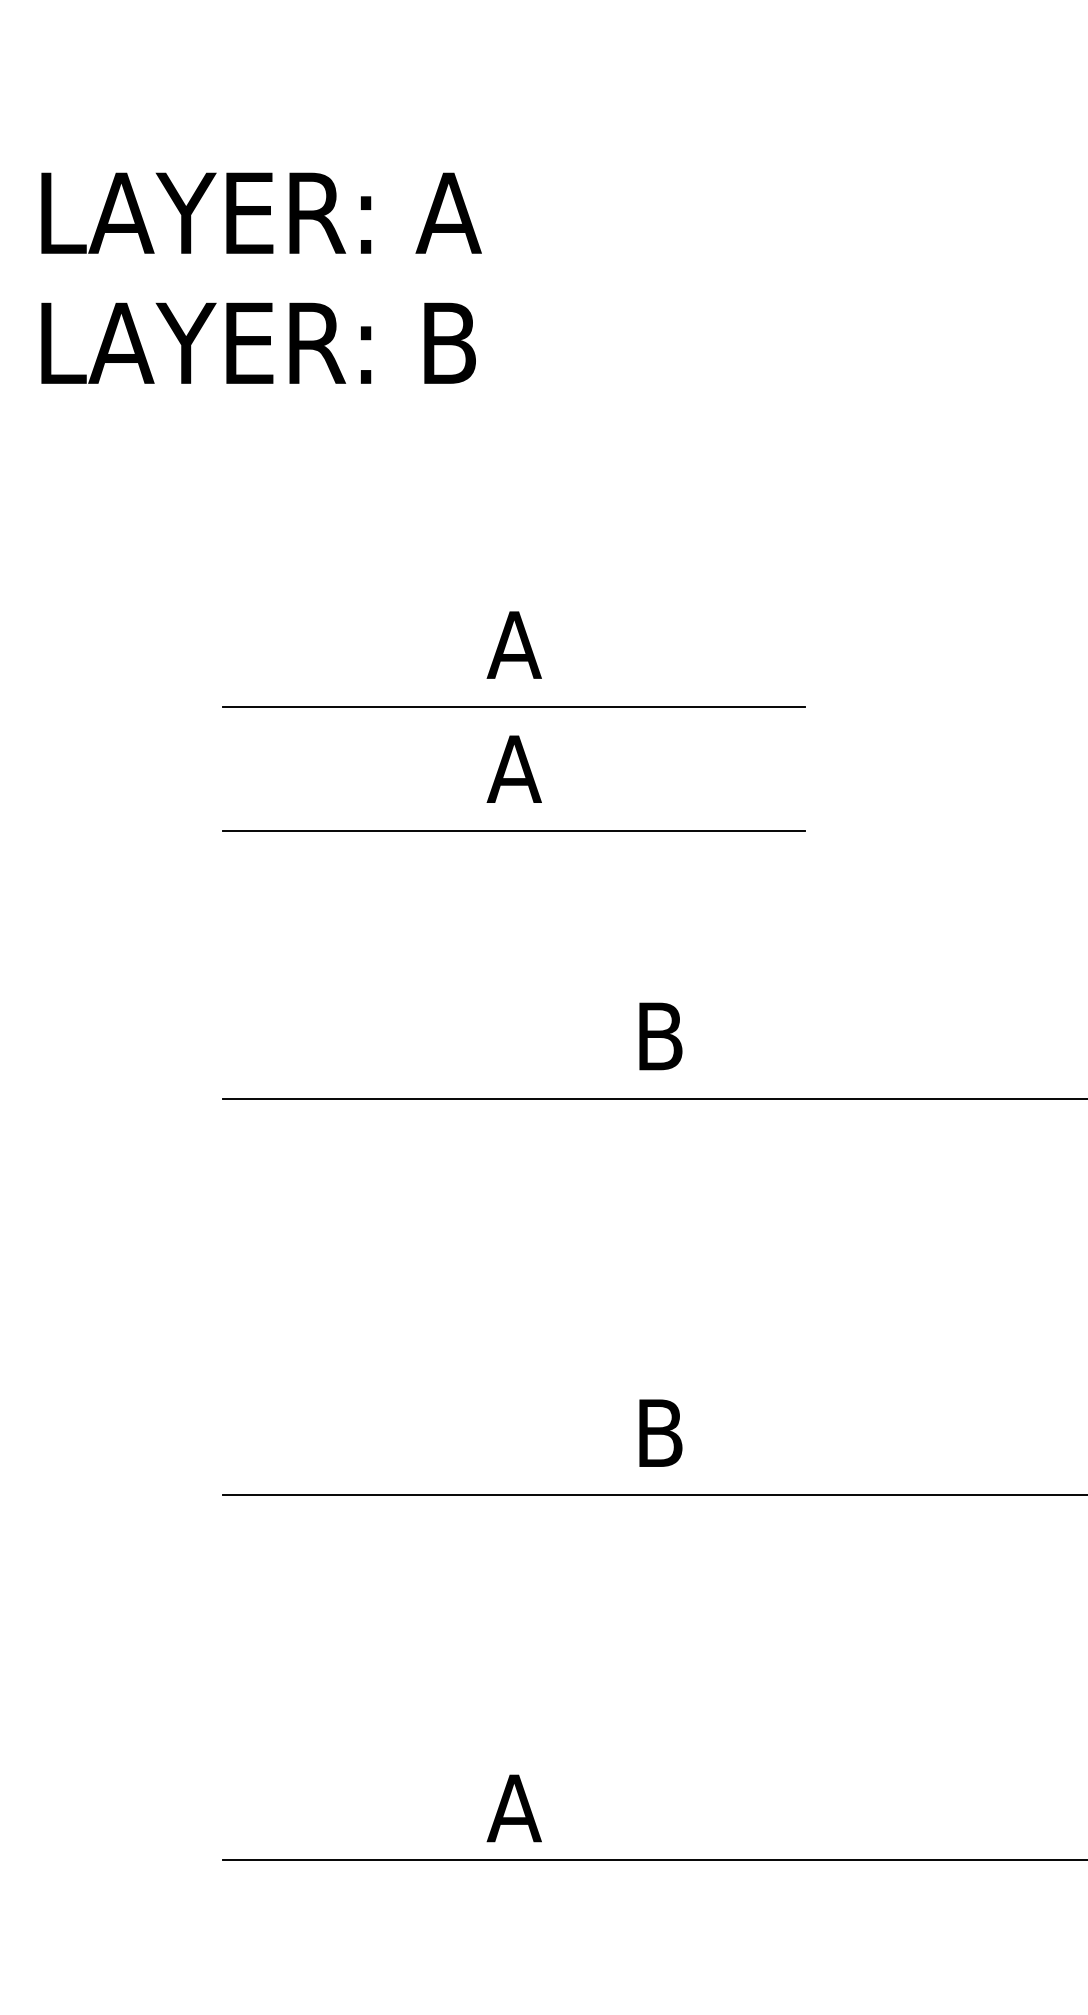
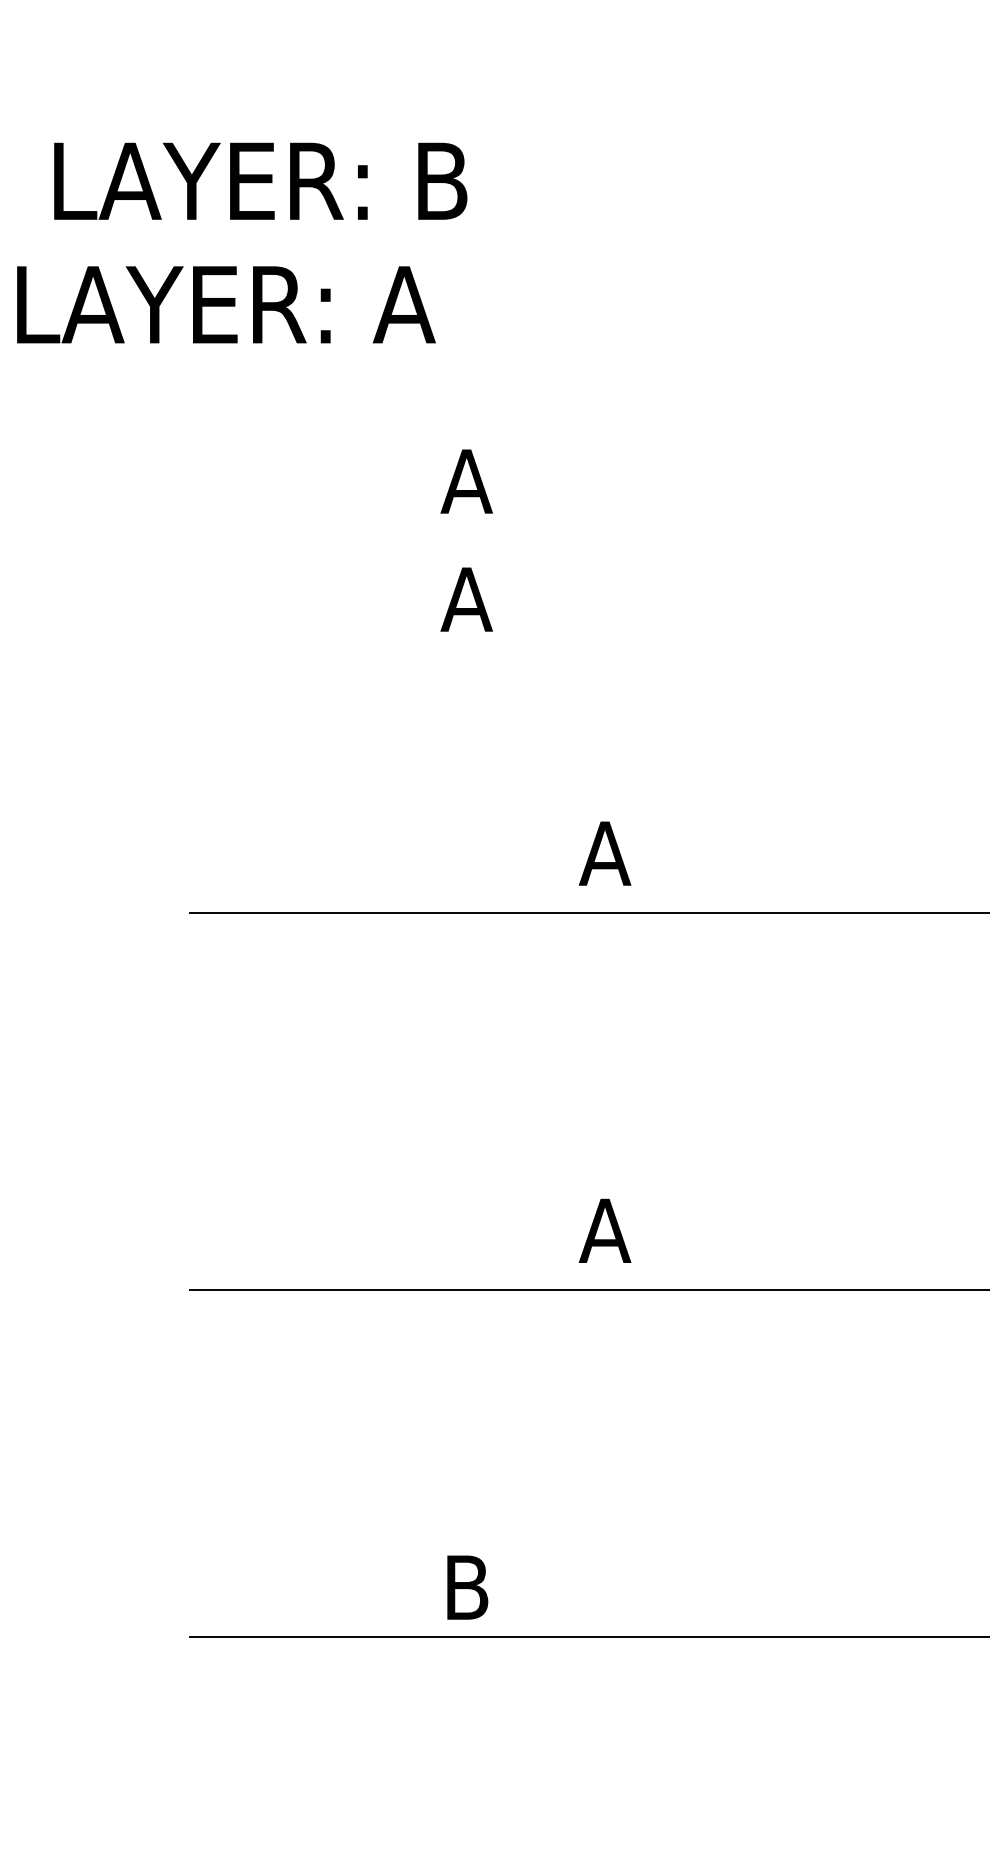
text: (261, 212) -> (226, 304), moved
text: (258, 342) -> (260, 180), moved
line: (514, 707) -> (466, 540), removed
line: (514, 831) -> (466, 658), removed
text: (659, 1036) -> (604, 853), B -> A
text: (659, 1432) -> (604, 1230), B -> A
text: (513, 1808) -> (465, 1587), A -> B

